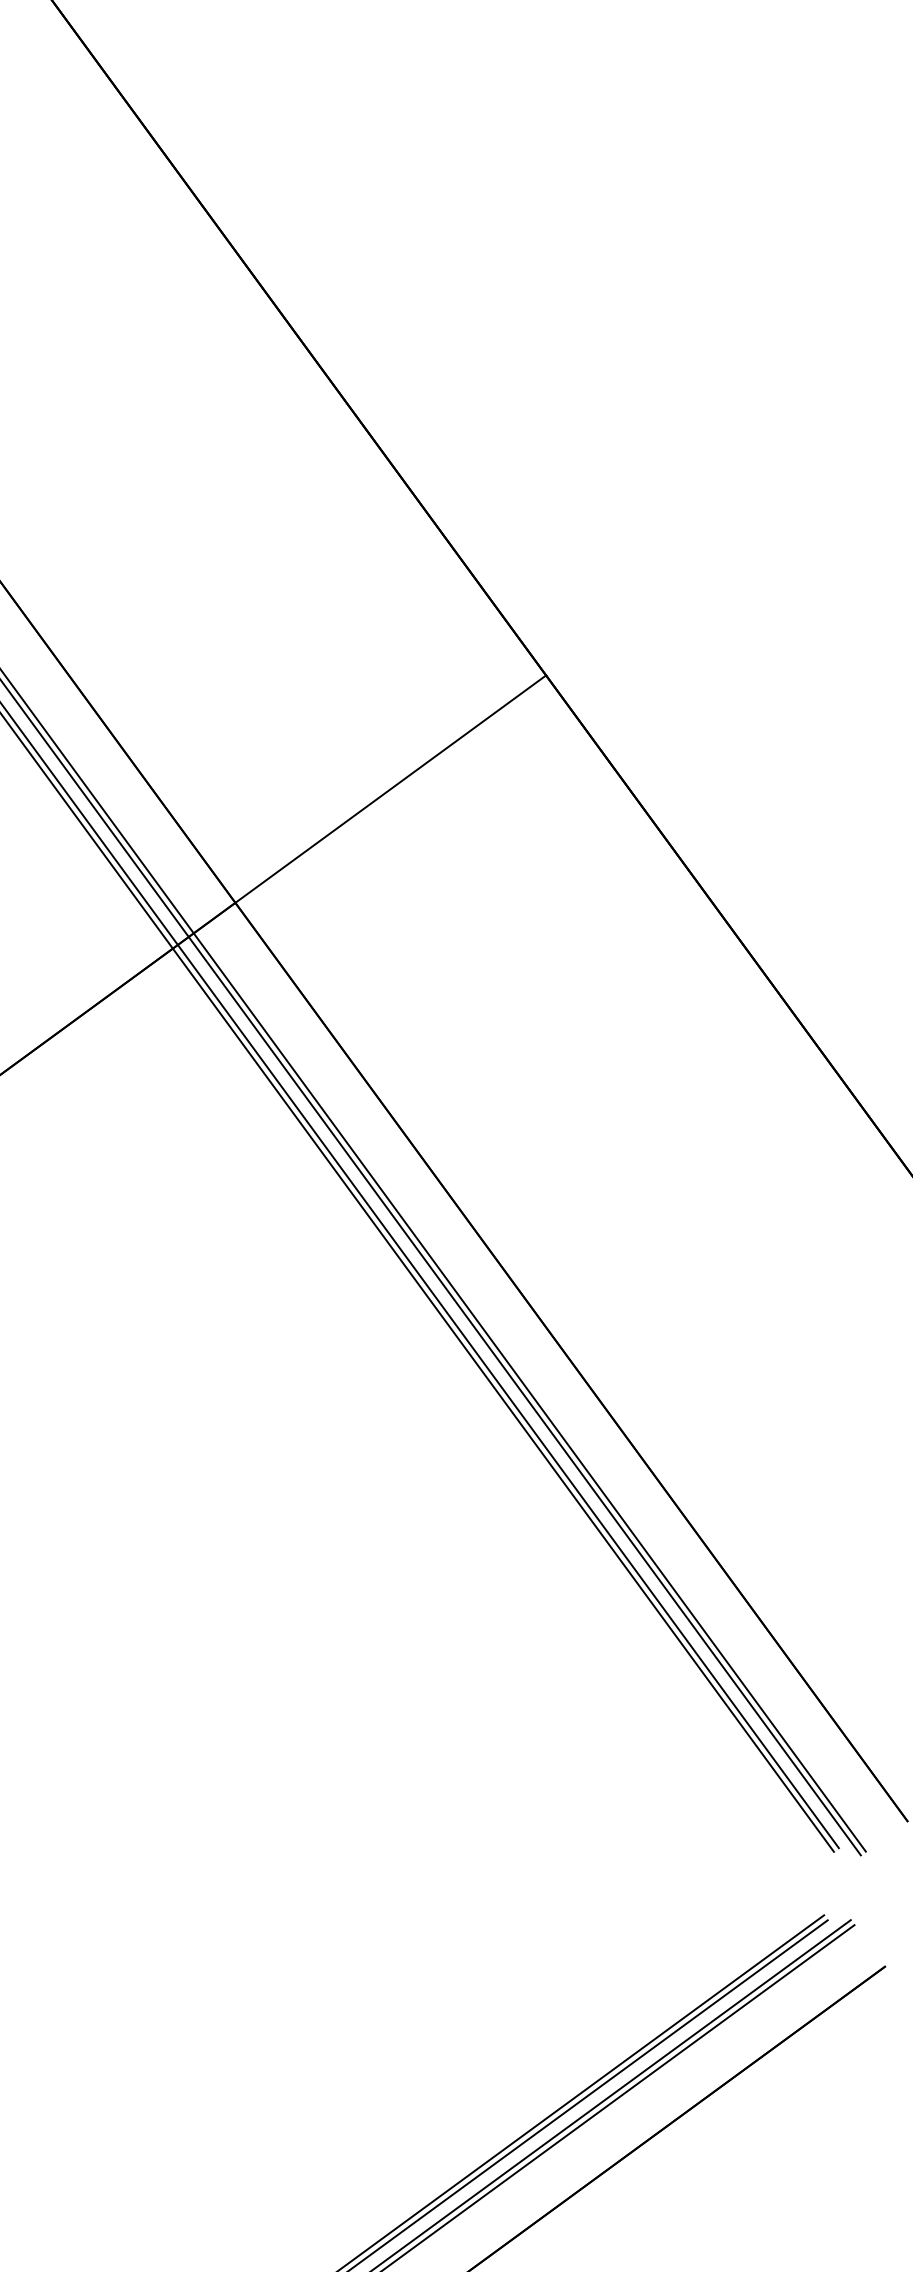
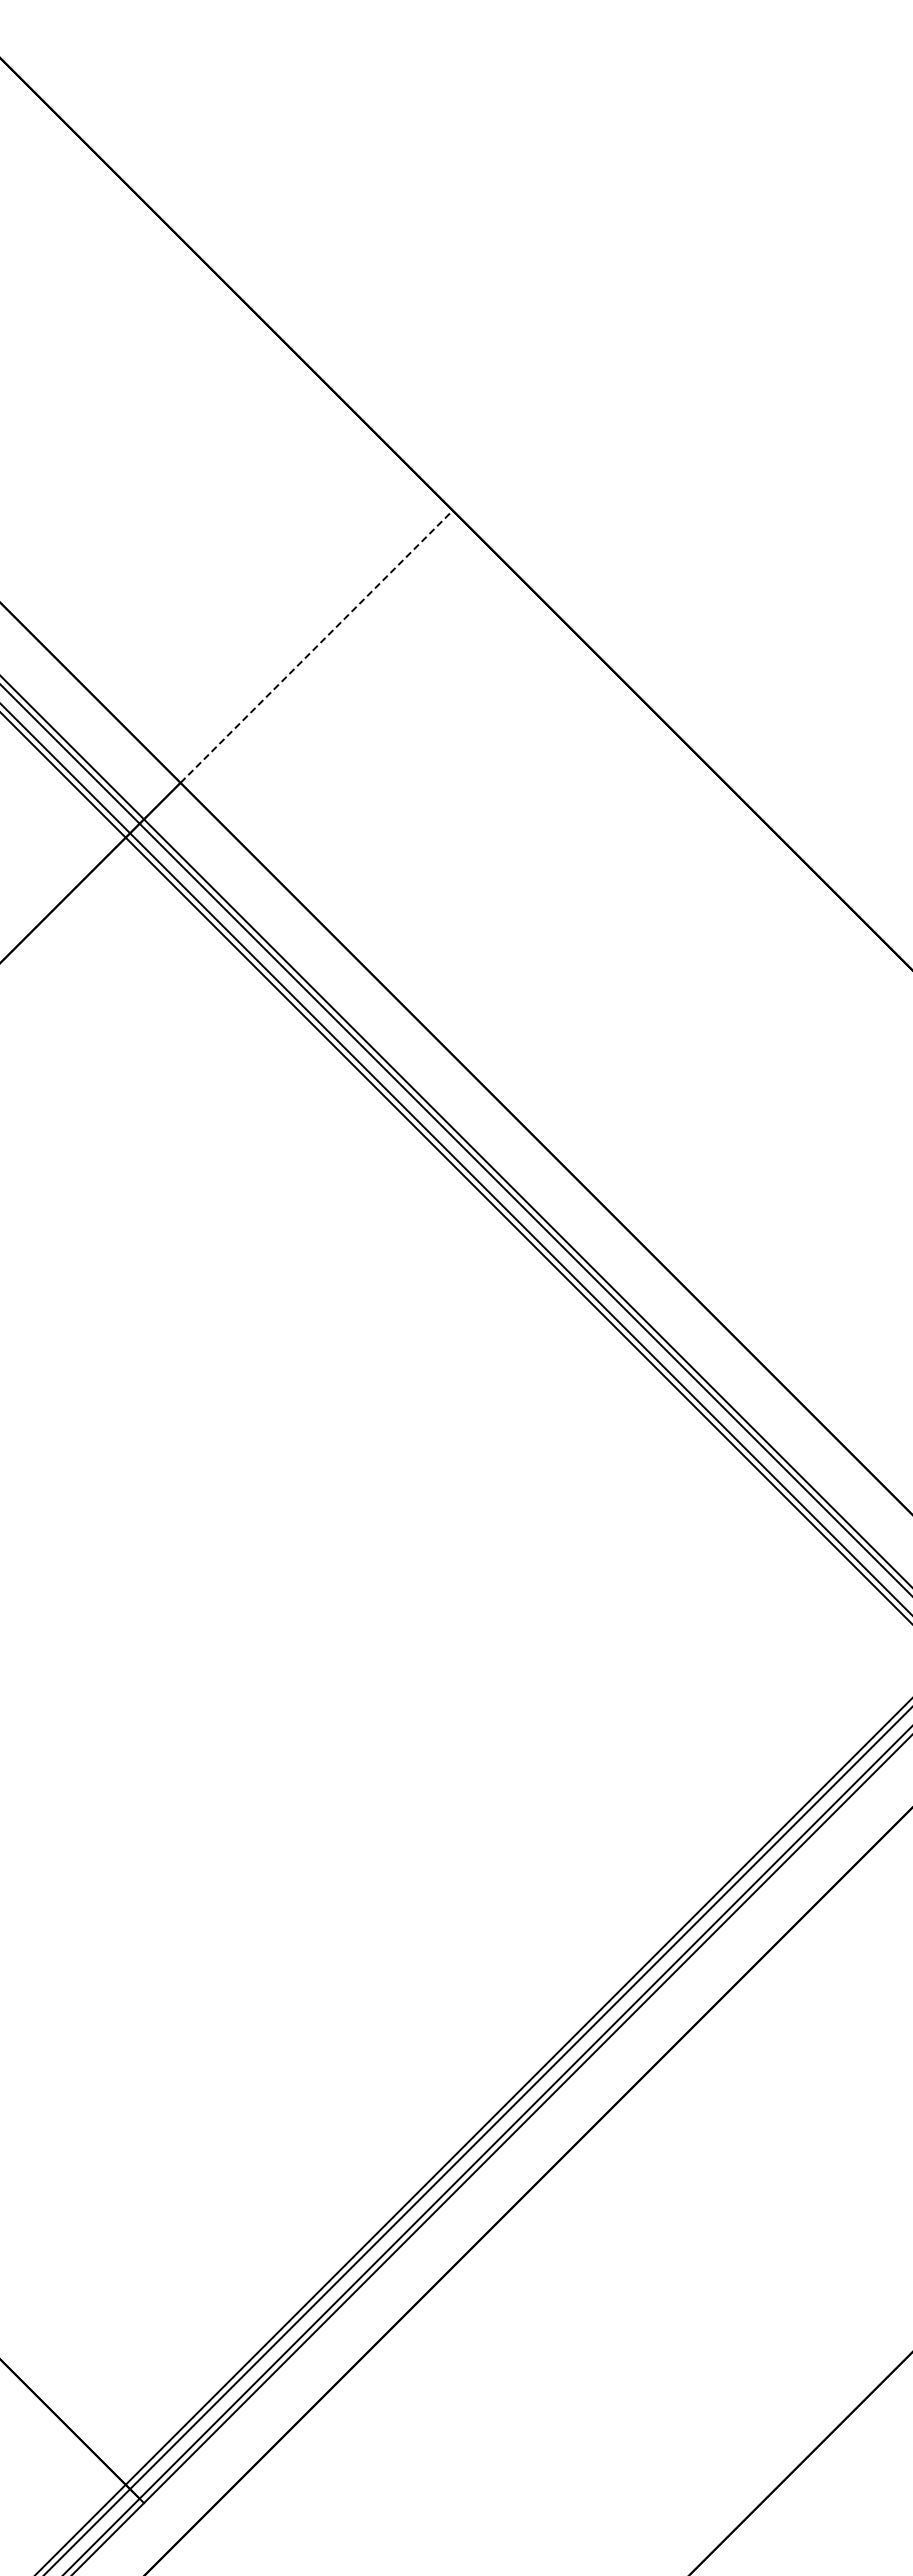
line: (390, 788) -> (316, 646), solid -> dashed

